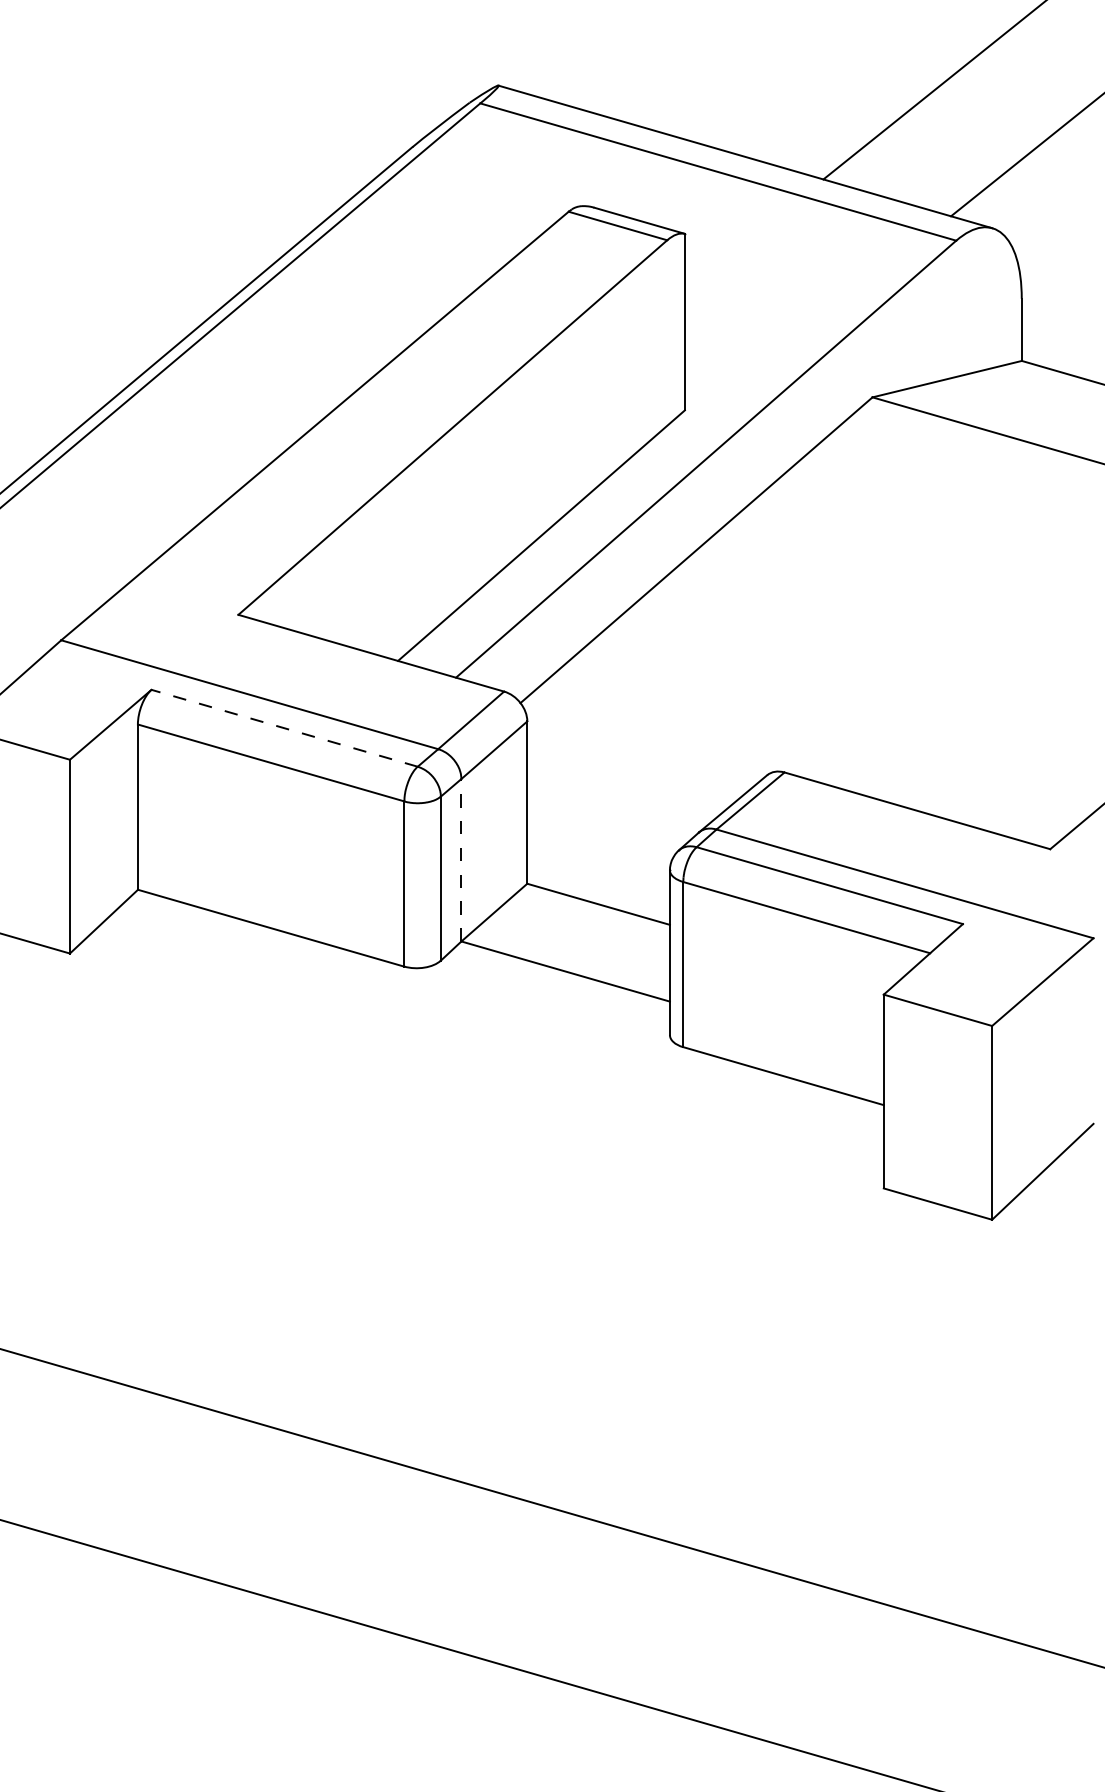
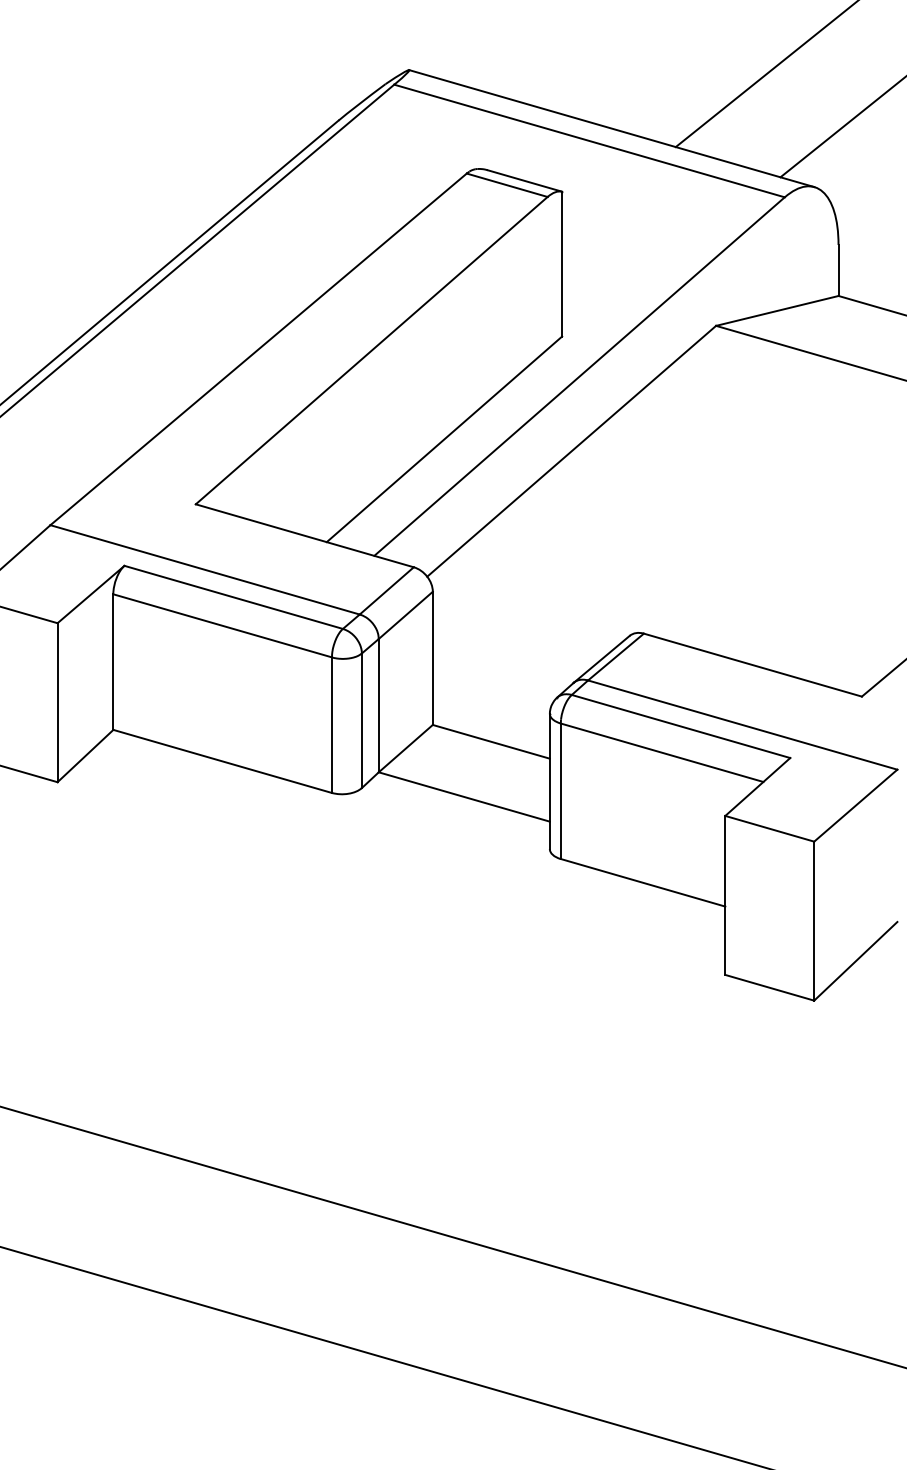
line: (284, 728) -> (233, 597), dashed -> solid
line: (461, 859) -> (378, 705), dashed -> solid

